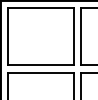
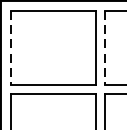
line: (8, 37) -> (10, 48), solid -> dashed
line: (81, 37) -> (105, 48), solid -> dashed

